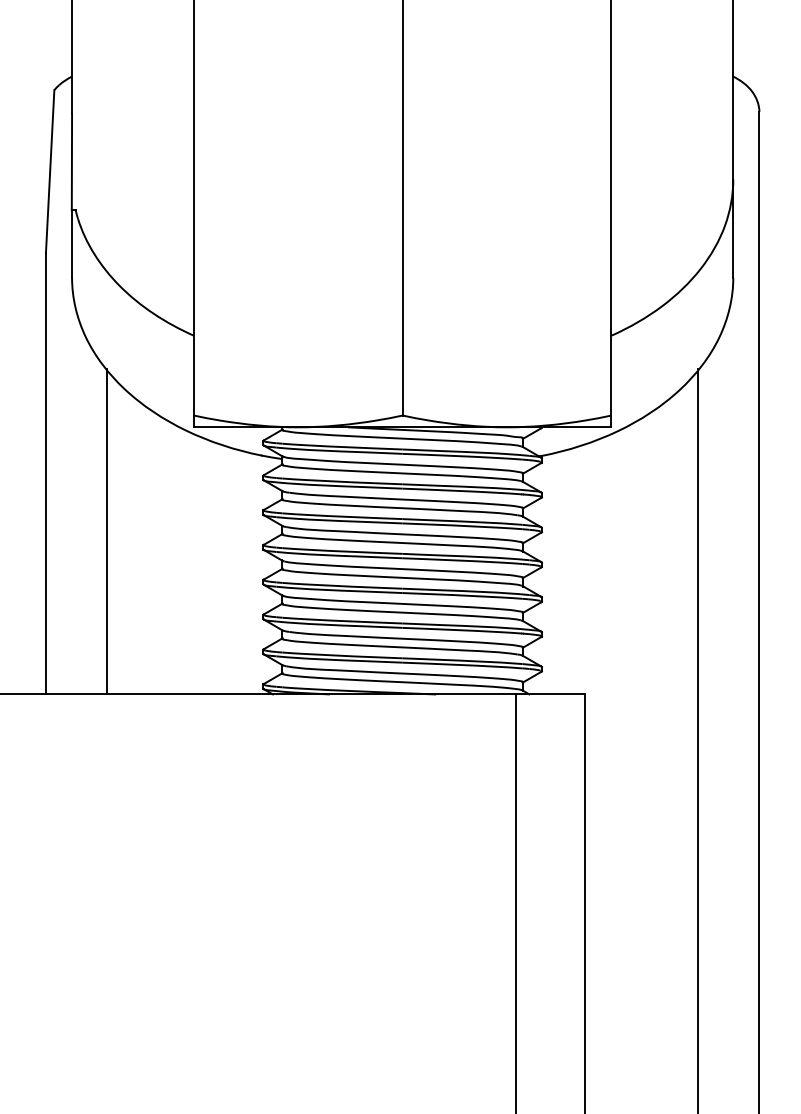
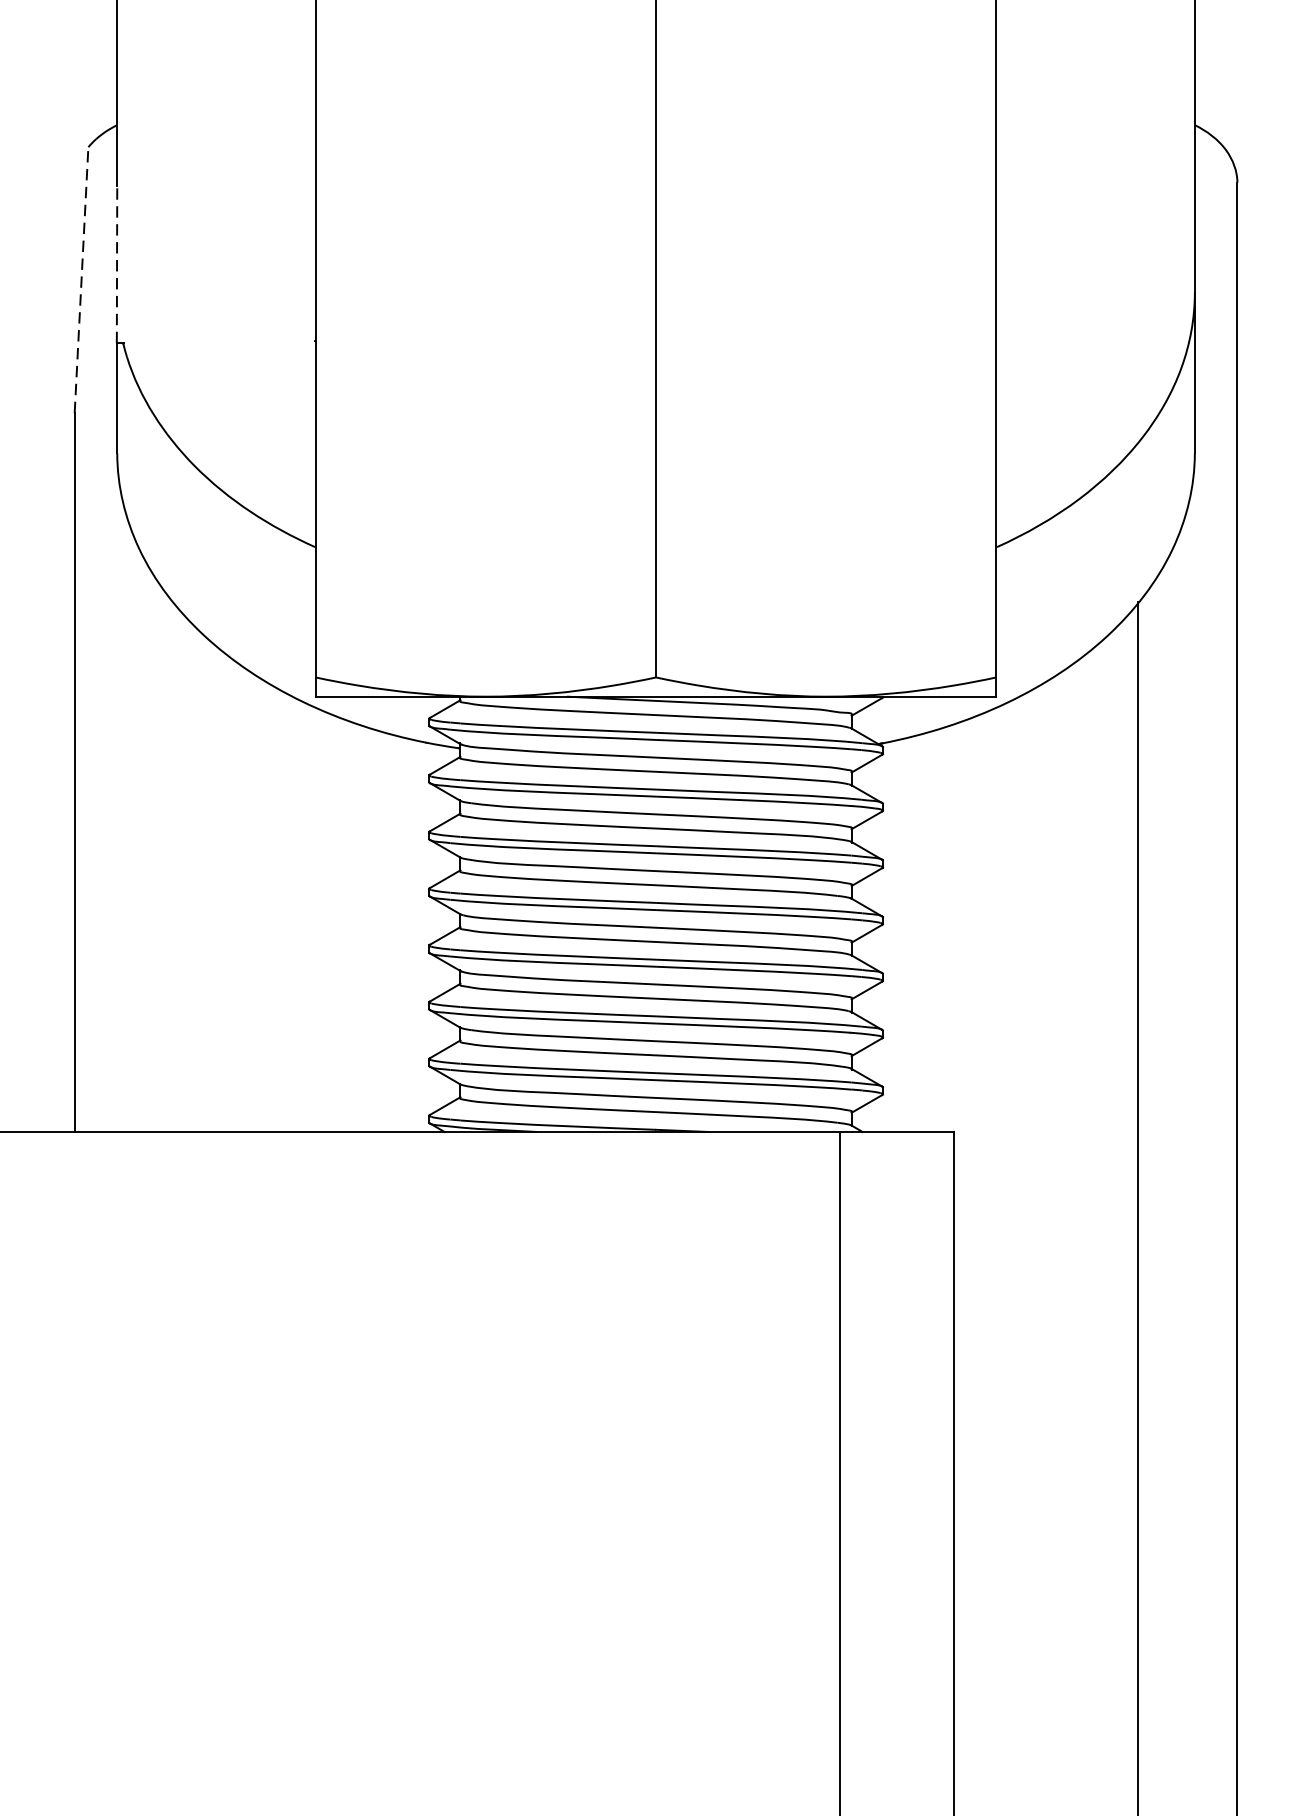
line: (71, 161) -> (116, 263), solid -> dashed
line: (50, 171) -> (82, 279), solid -> dashed
line: (106, 531) -> (173, 866), removed

